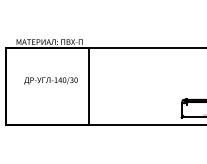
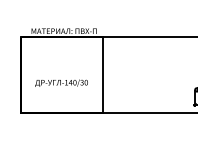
text: (50, 80) -> (61, 82), moved

